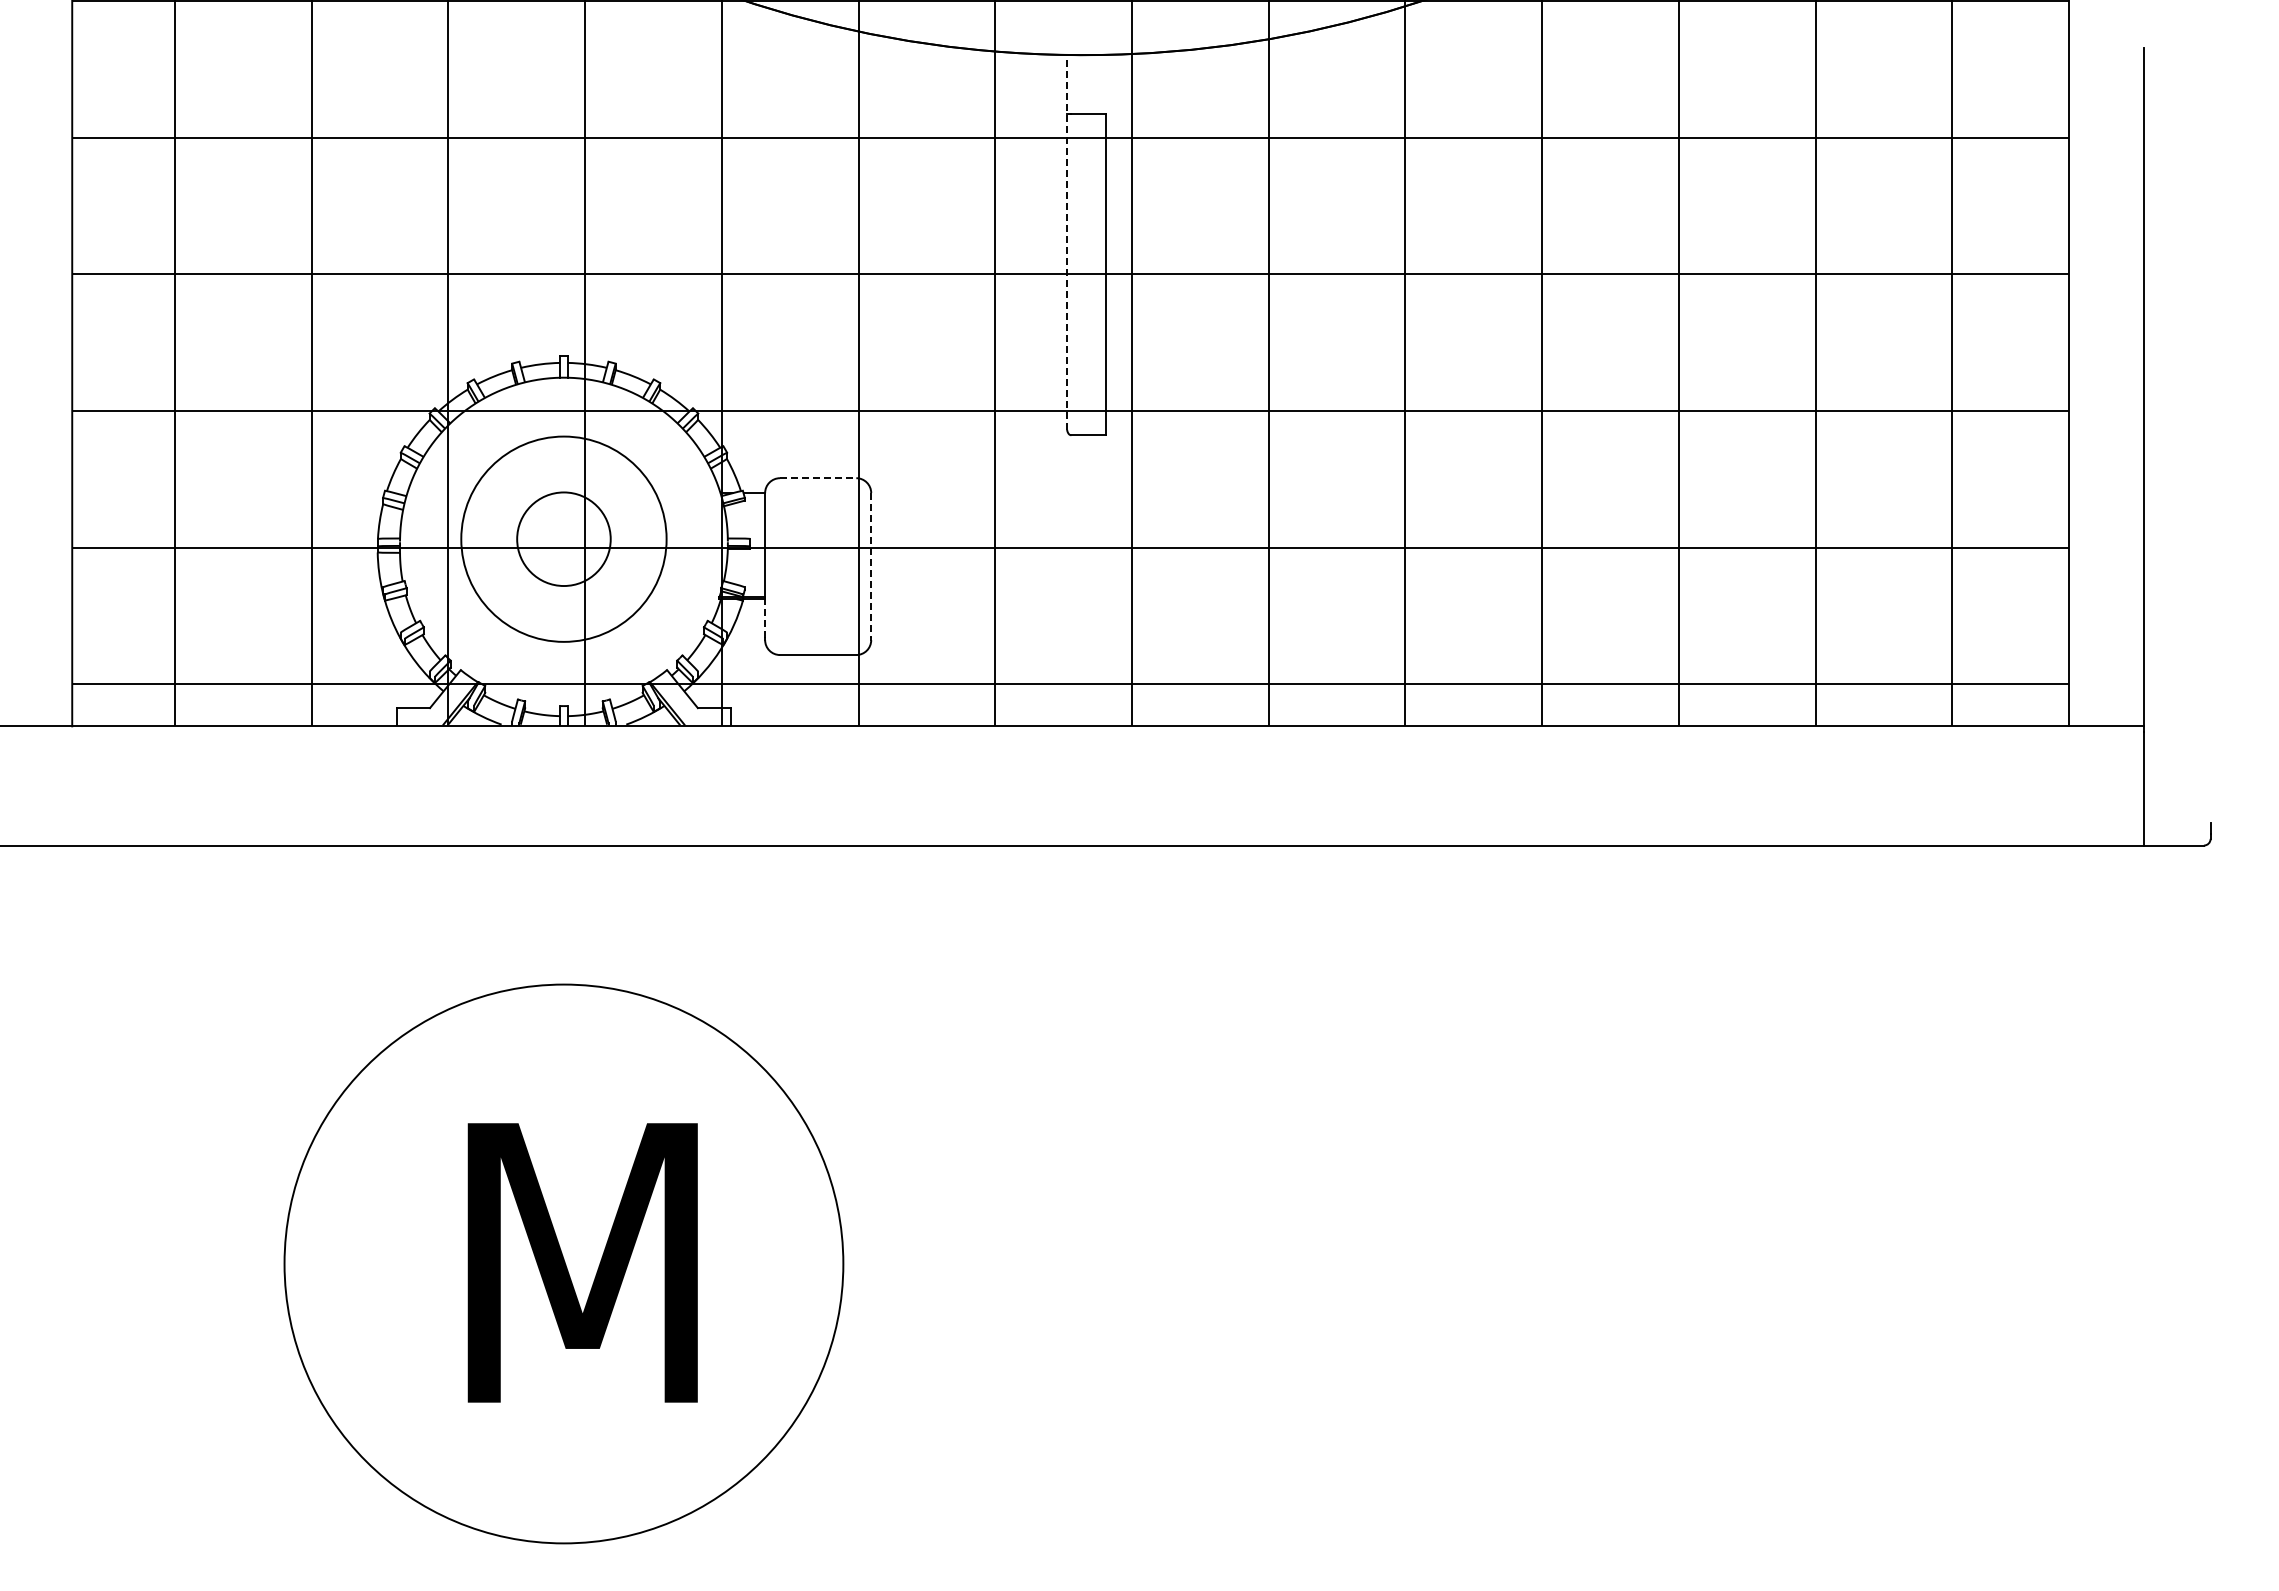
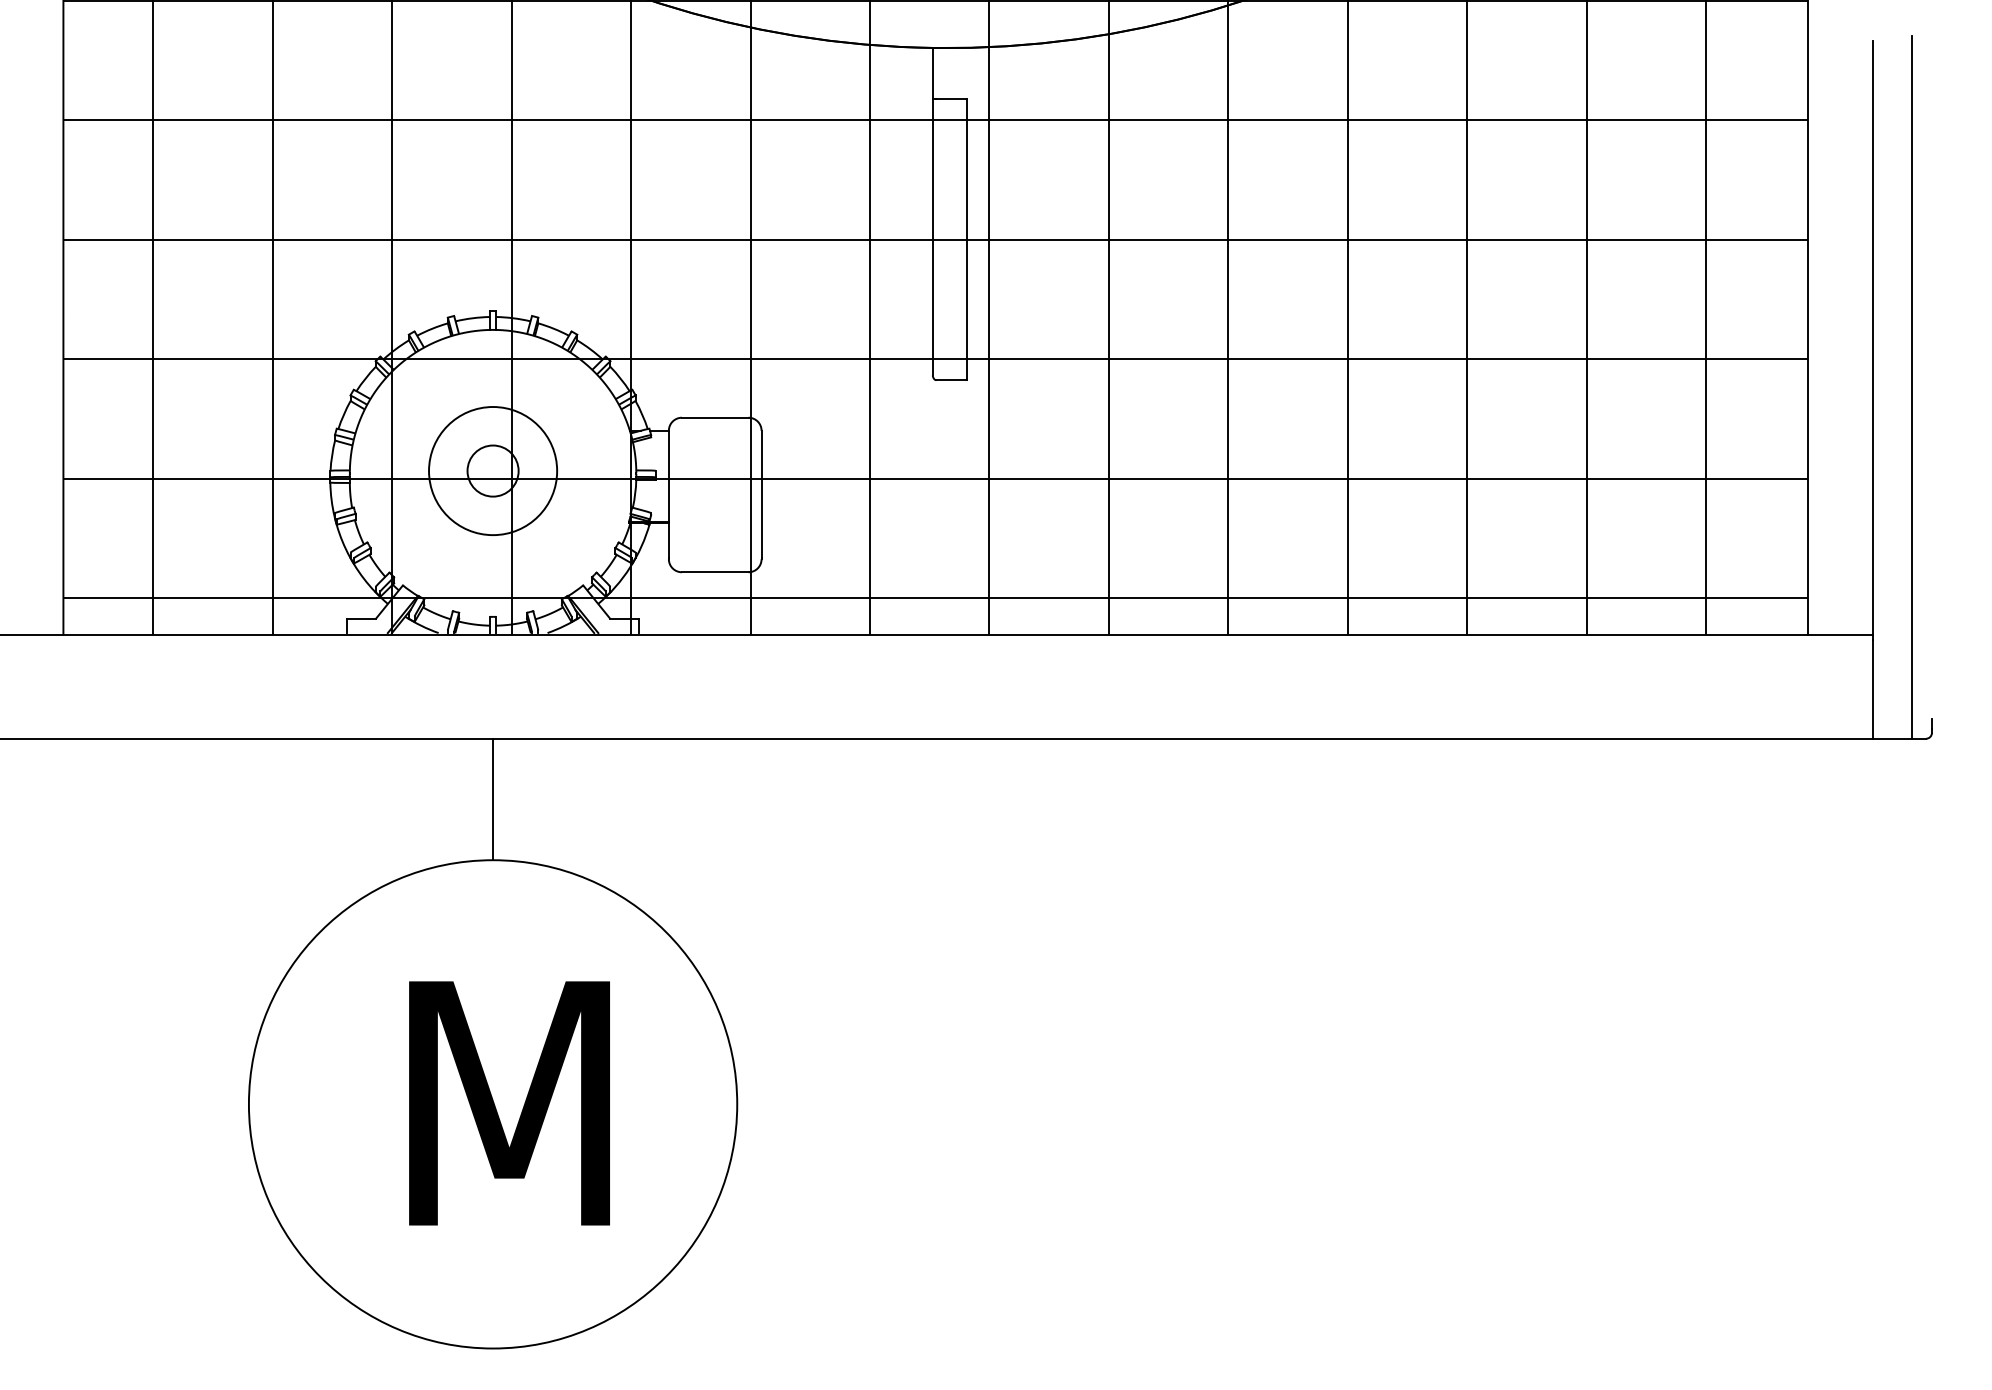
line: (1067, 241) -> (933, 210), dashed -> solid
line: (2188, 442) -> (1912, 386), added
line: (818, 478) -> (715, 418), dashed -> solid
circle: (563, 538) -> (492, 470), size x0.71
circle: (563, 539) -> (492, 471), size x0.62
line: (871, 565) -> (761, 494), dashed -> solid
line: (765, 617) -> (669, 539), dashed -> solid
line: (563, 914) -> (492, 798), added

